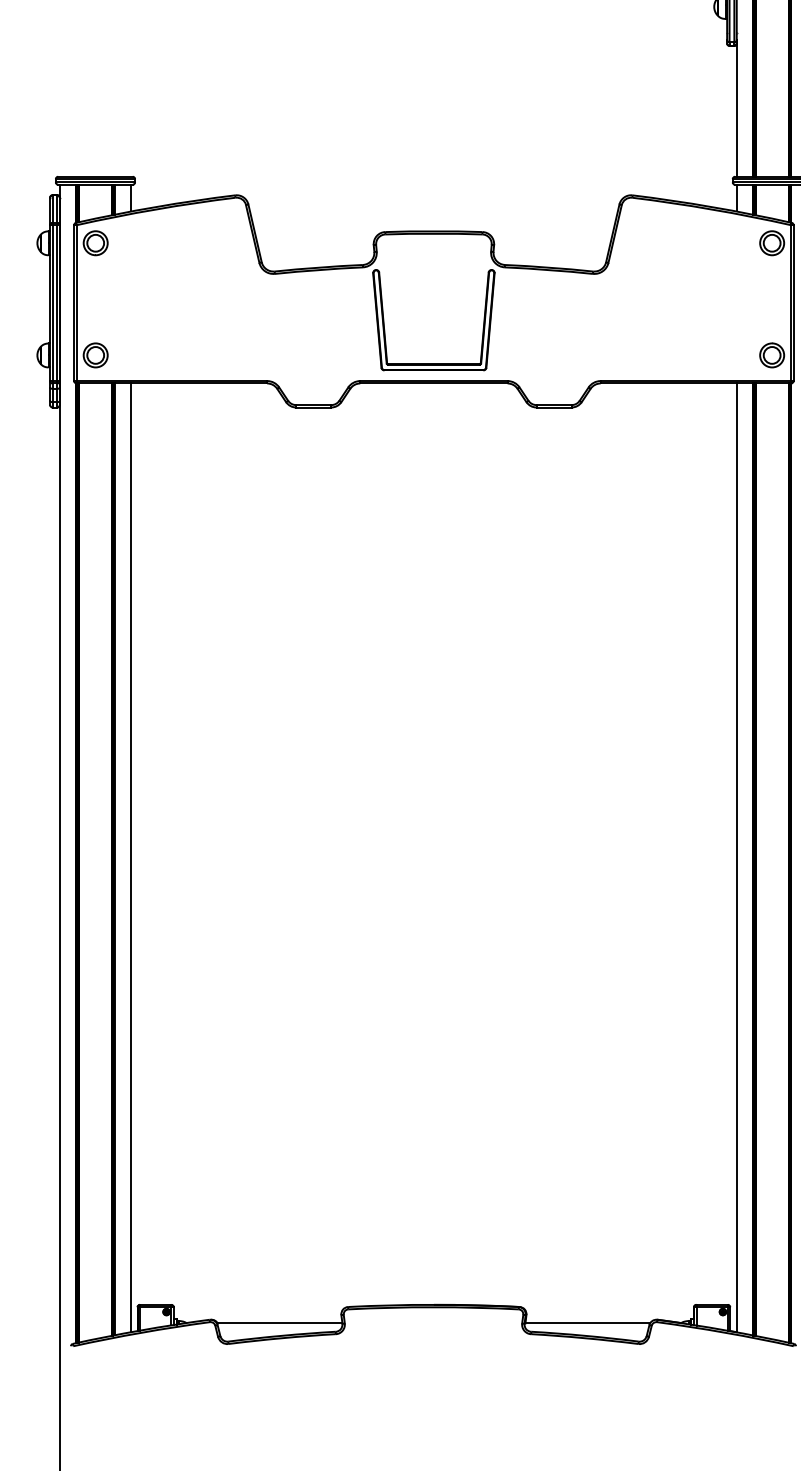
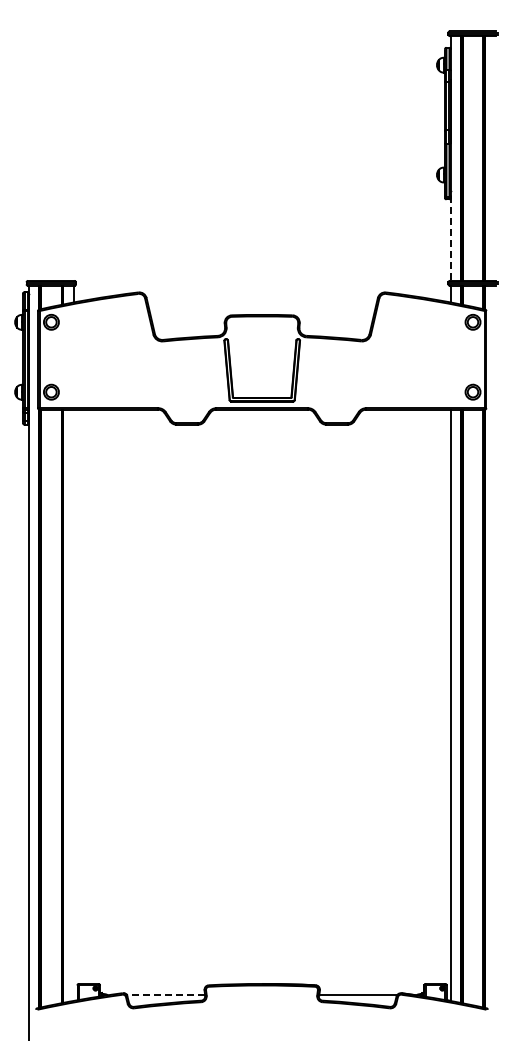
line: (736, 108) -> (450, 238), solid -> dashed
line: (131, 858) -> (73, 705), removed
line: (278, 1323) -> (165, 995), solid -> dashed

